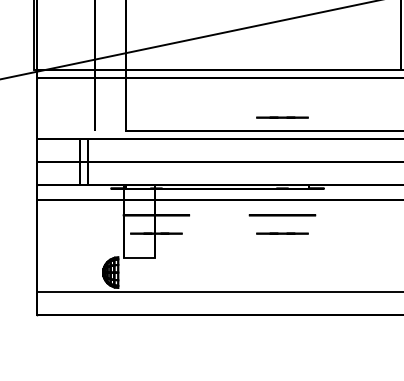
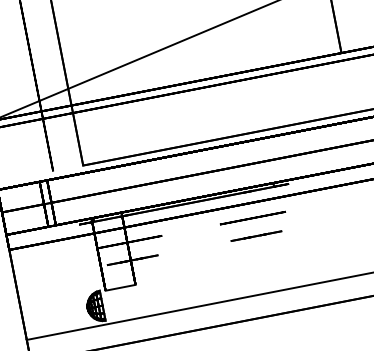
line: (282, 117) -> (234, 122), removed

